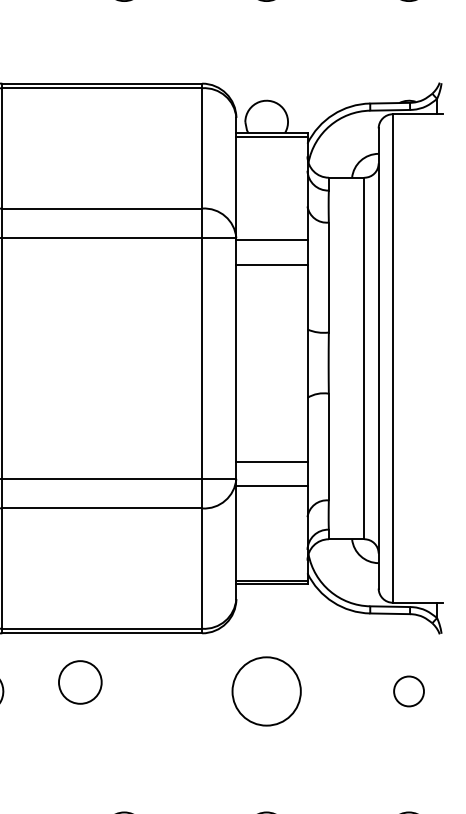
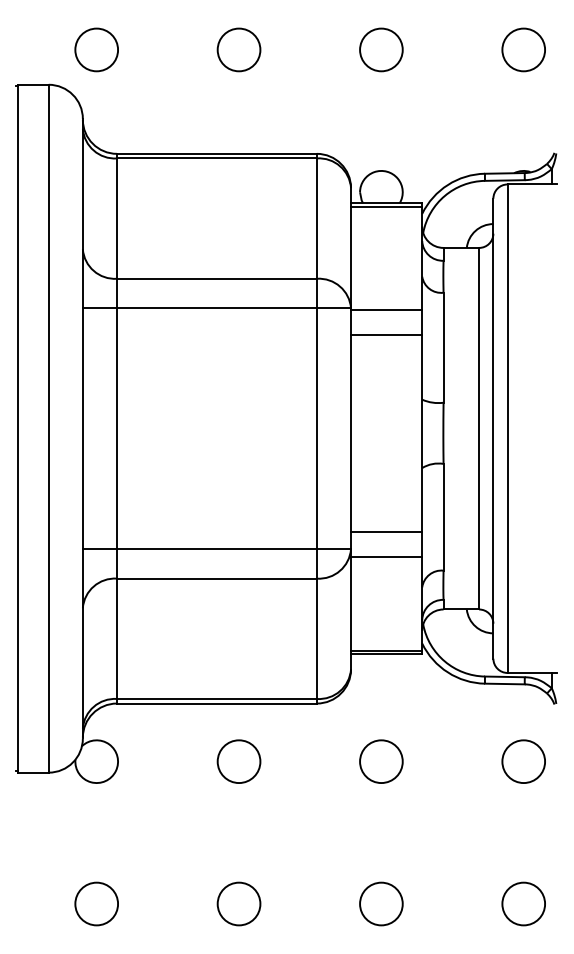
circle: (79, 682) -> (238, 761), moved
circle: (266, 691) -> (381, 761), size x0.62
circle: (408, 691) -> (523, 761), size x1.43

